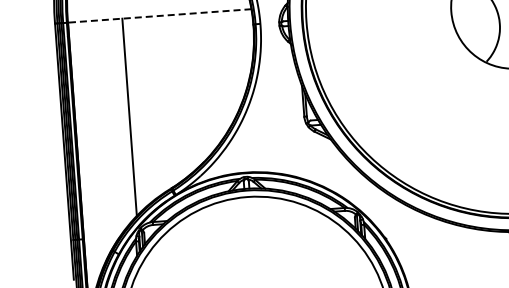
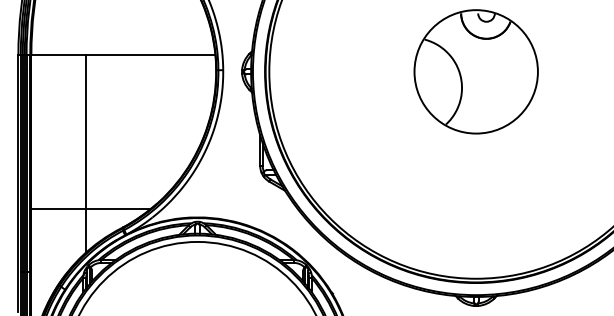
line: (159, 15) -> (123, 54), dashed -> solid
line: (138, 172) -> (90, 209), added

